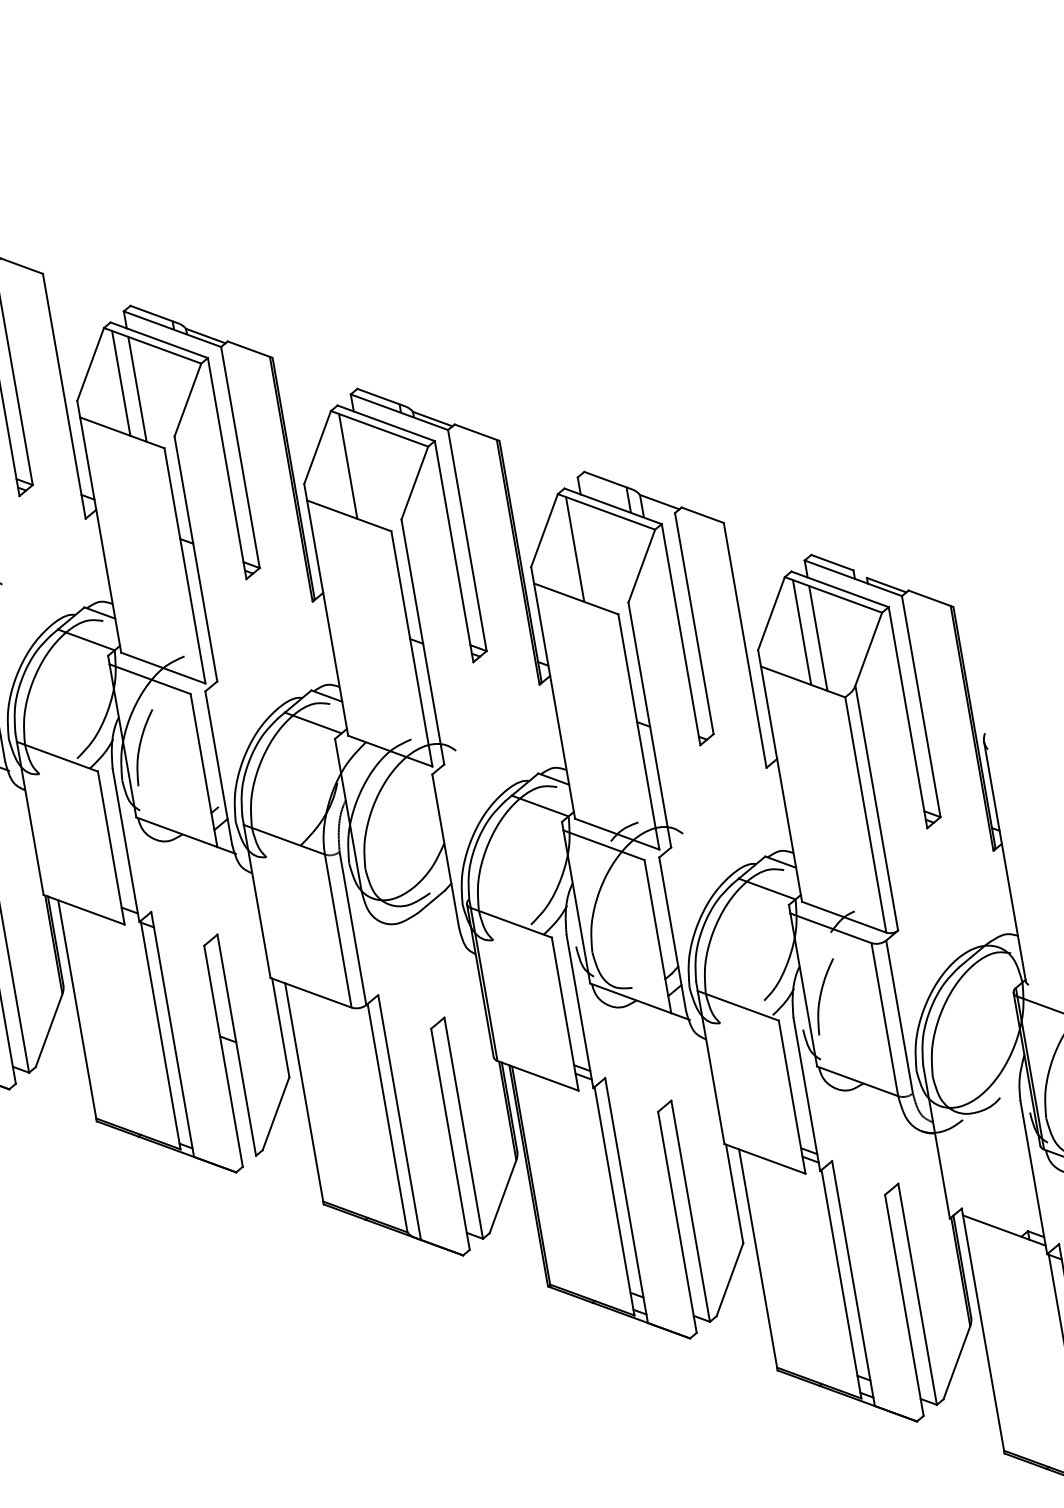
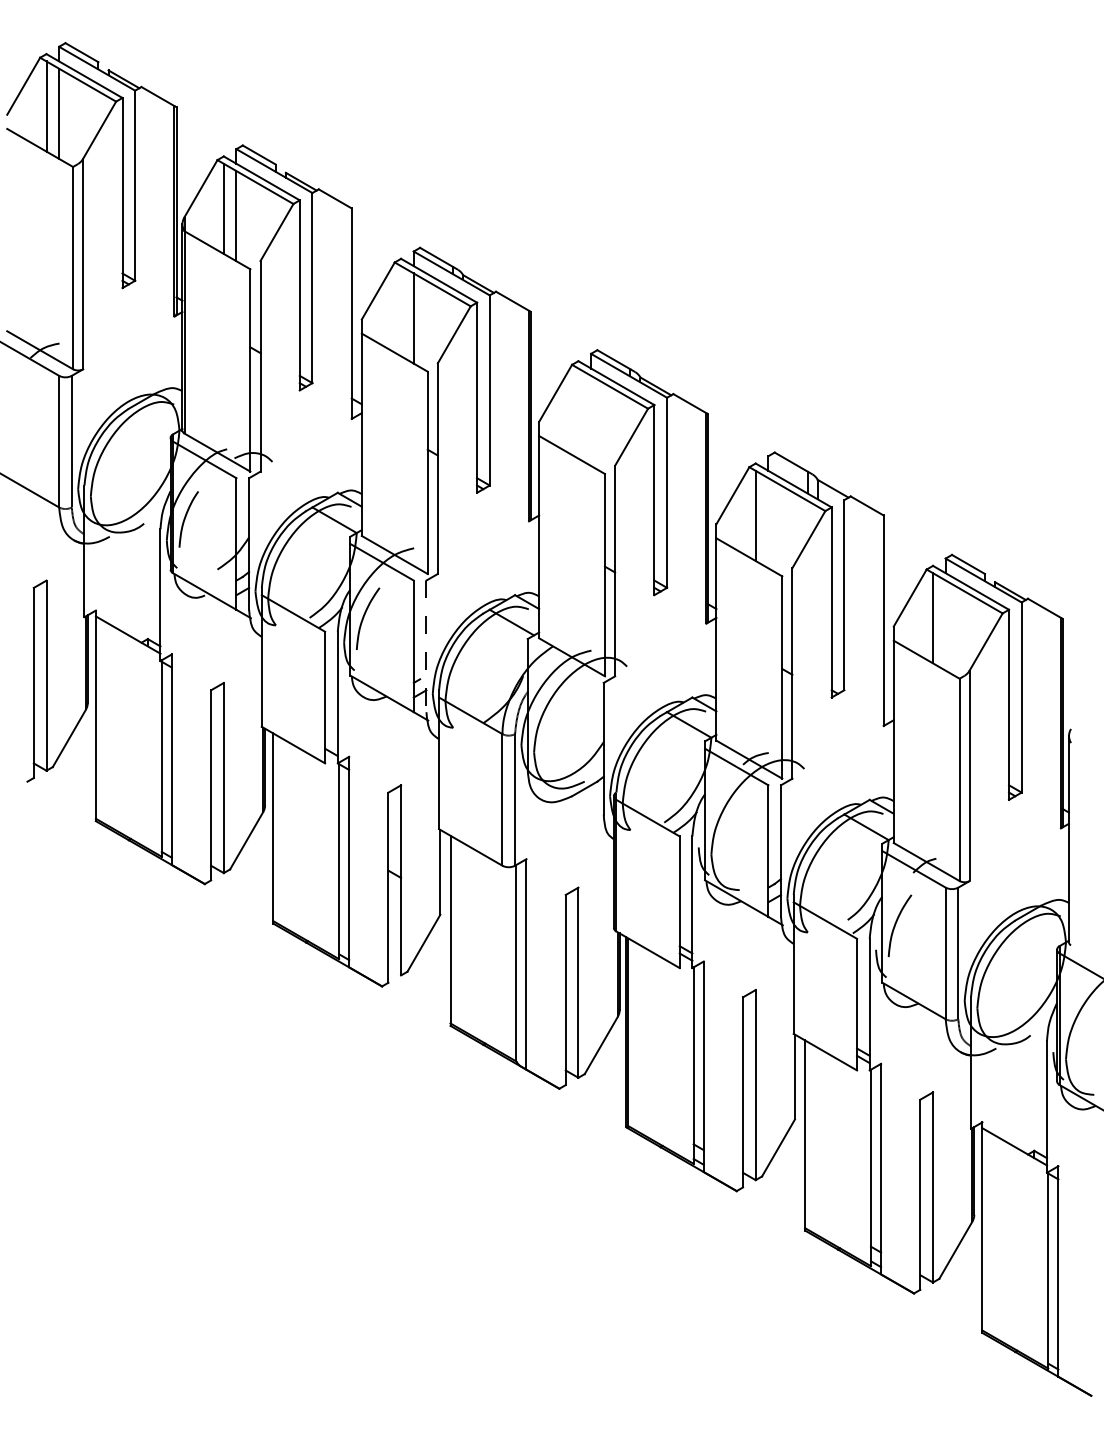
line: (121, 383) -> (401, 311), removed
line: (348, 466) -> (578, 413), removed
line: (818, 638) -> (945, 625), removed
line: (218, 768) -> (426, 646), solid -> dashed

